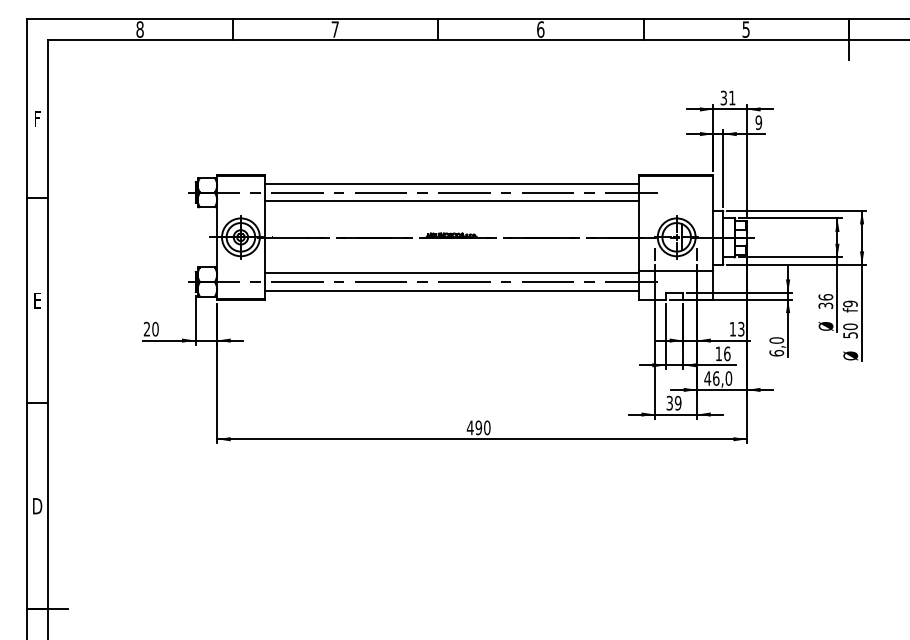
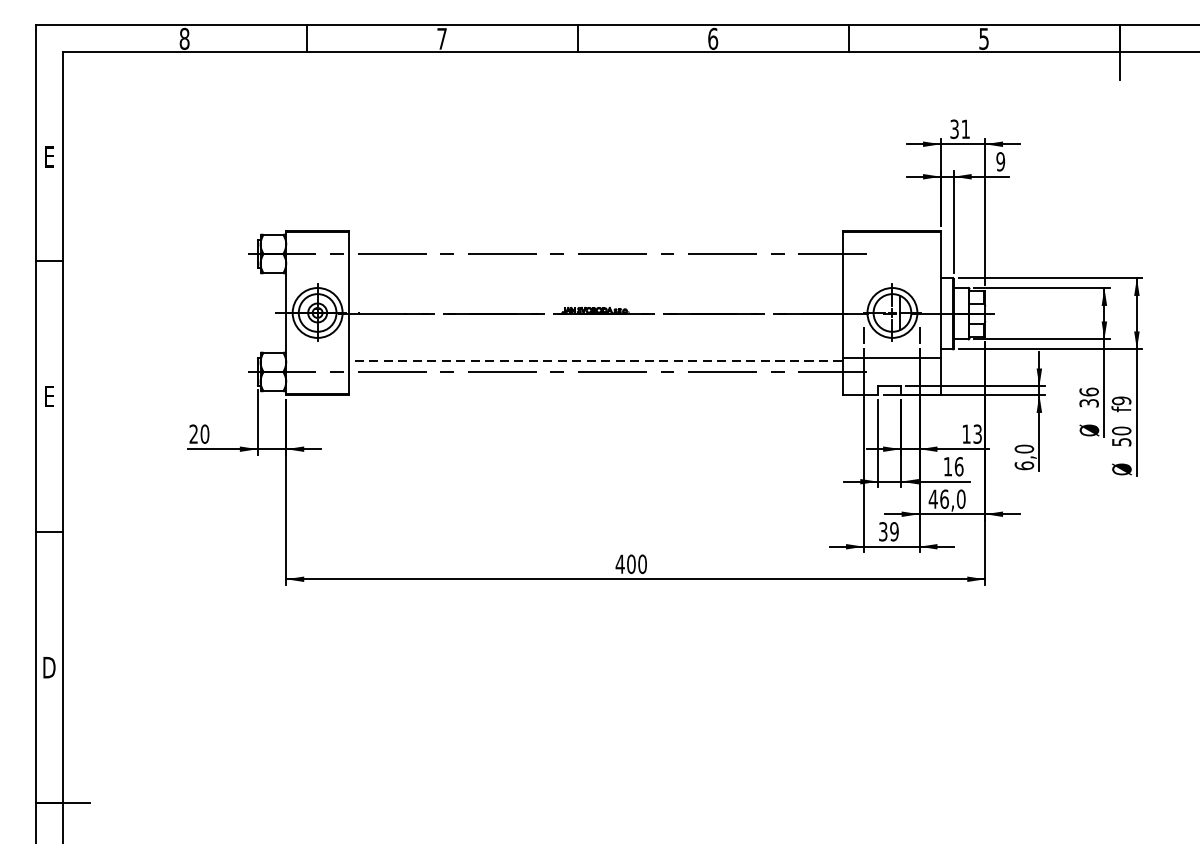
text: (37, 118) -> (49, 156), F -> E
line: (451, 183) -> (595, 241), removed
line: (451, 201) -> (595, 265), removed
line: (451, 273) -> (595, 360), solid -> dashed
line: (451, 290) -> (595, 383), removed
text: (478, 427) -> (630, 563), 490 -> 400

